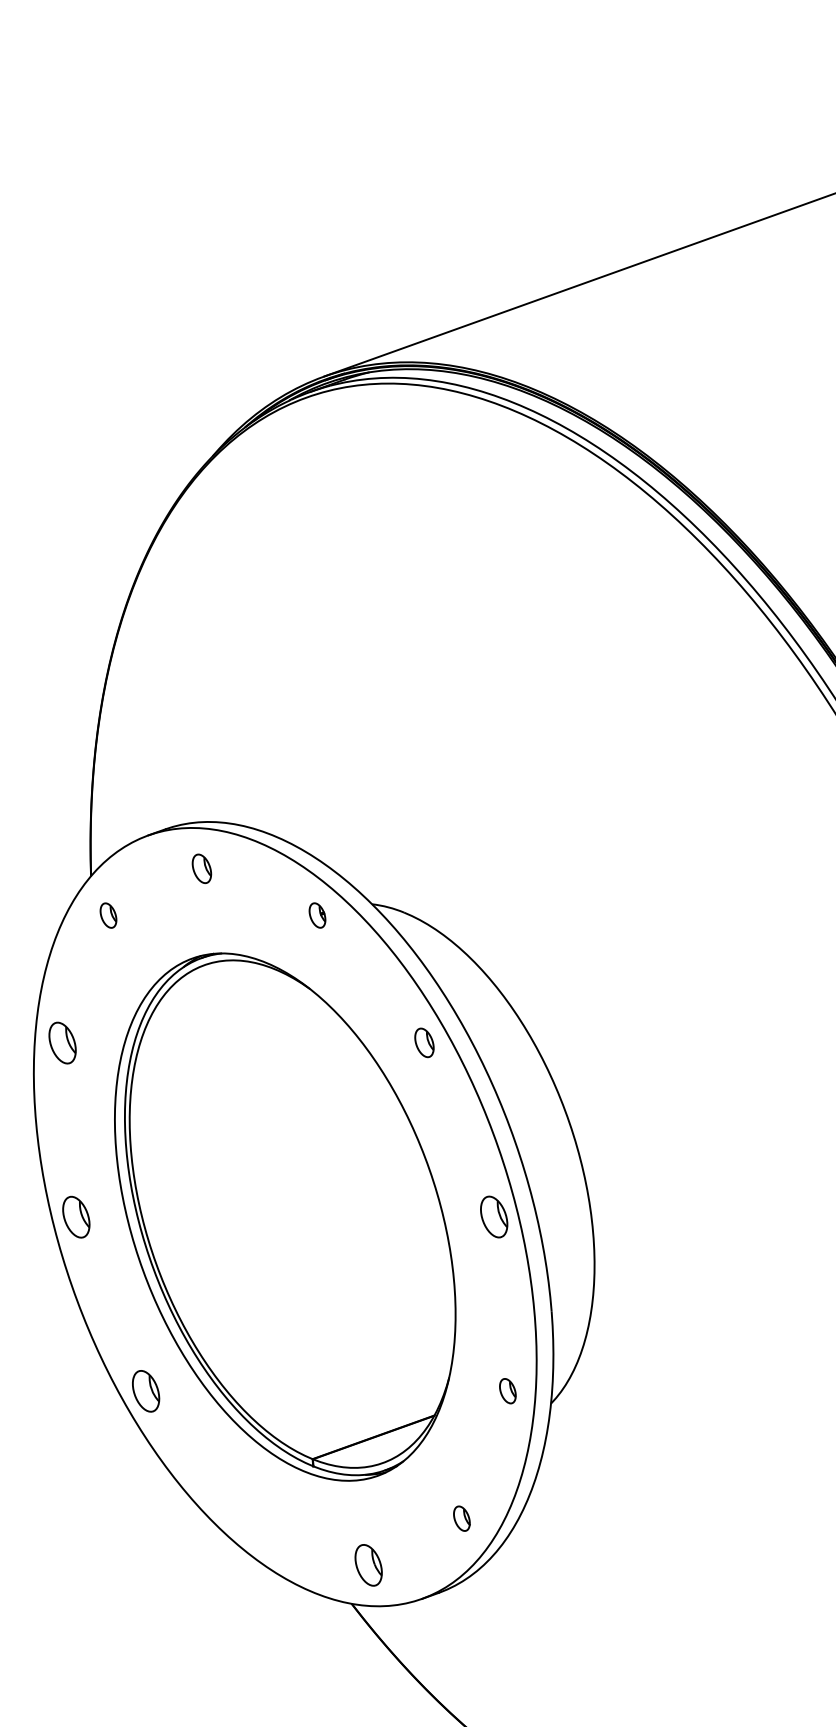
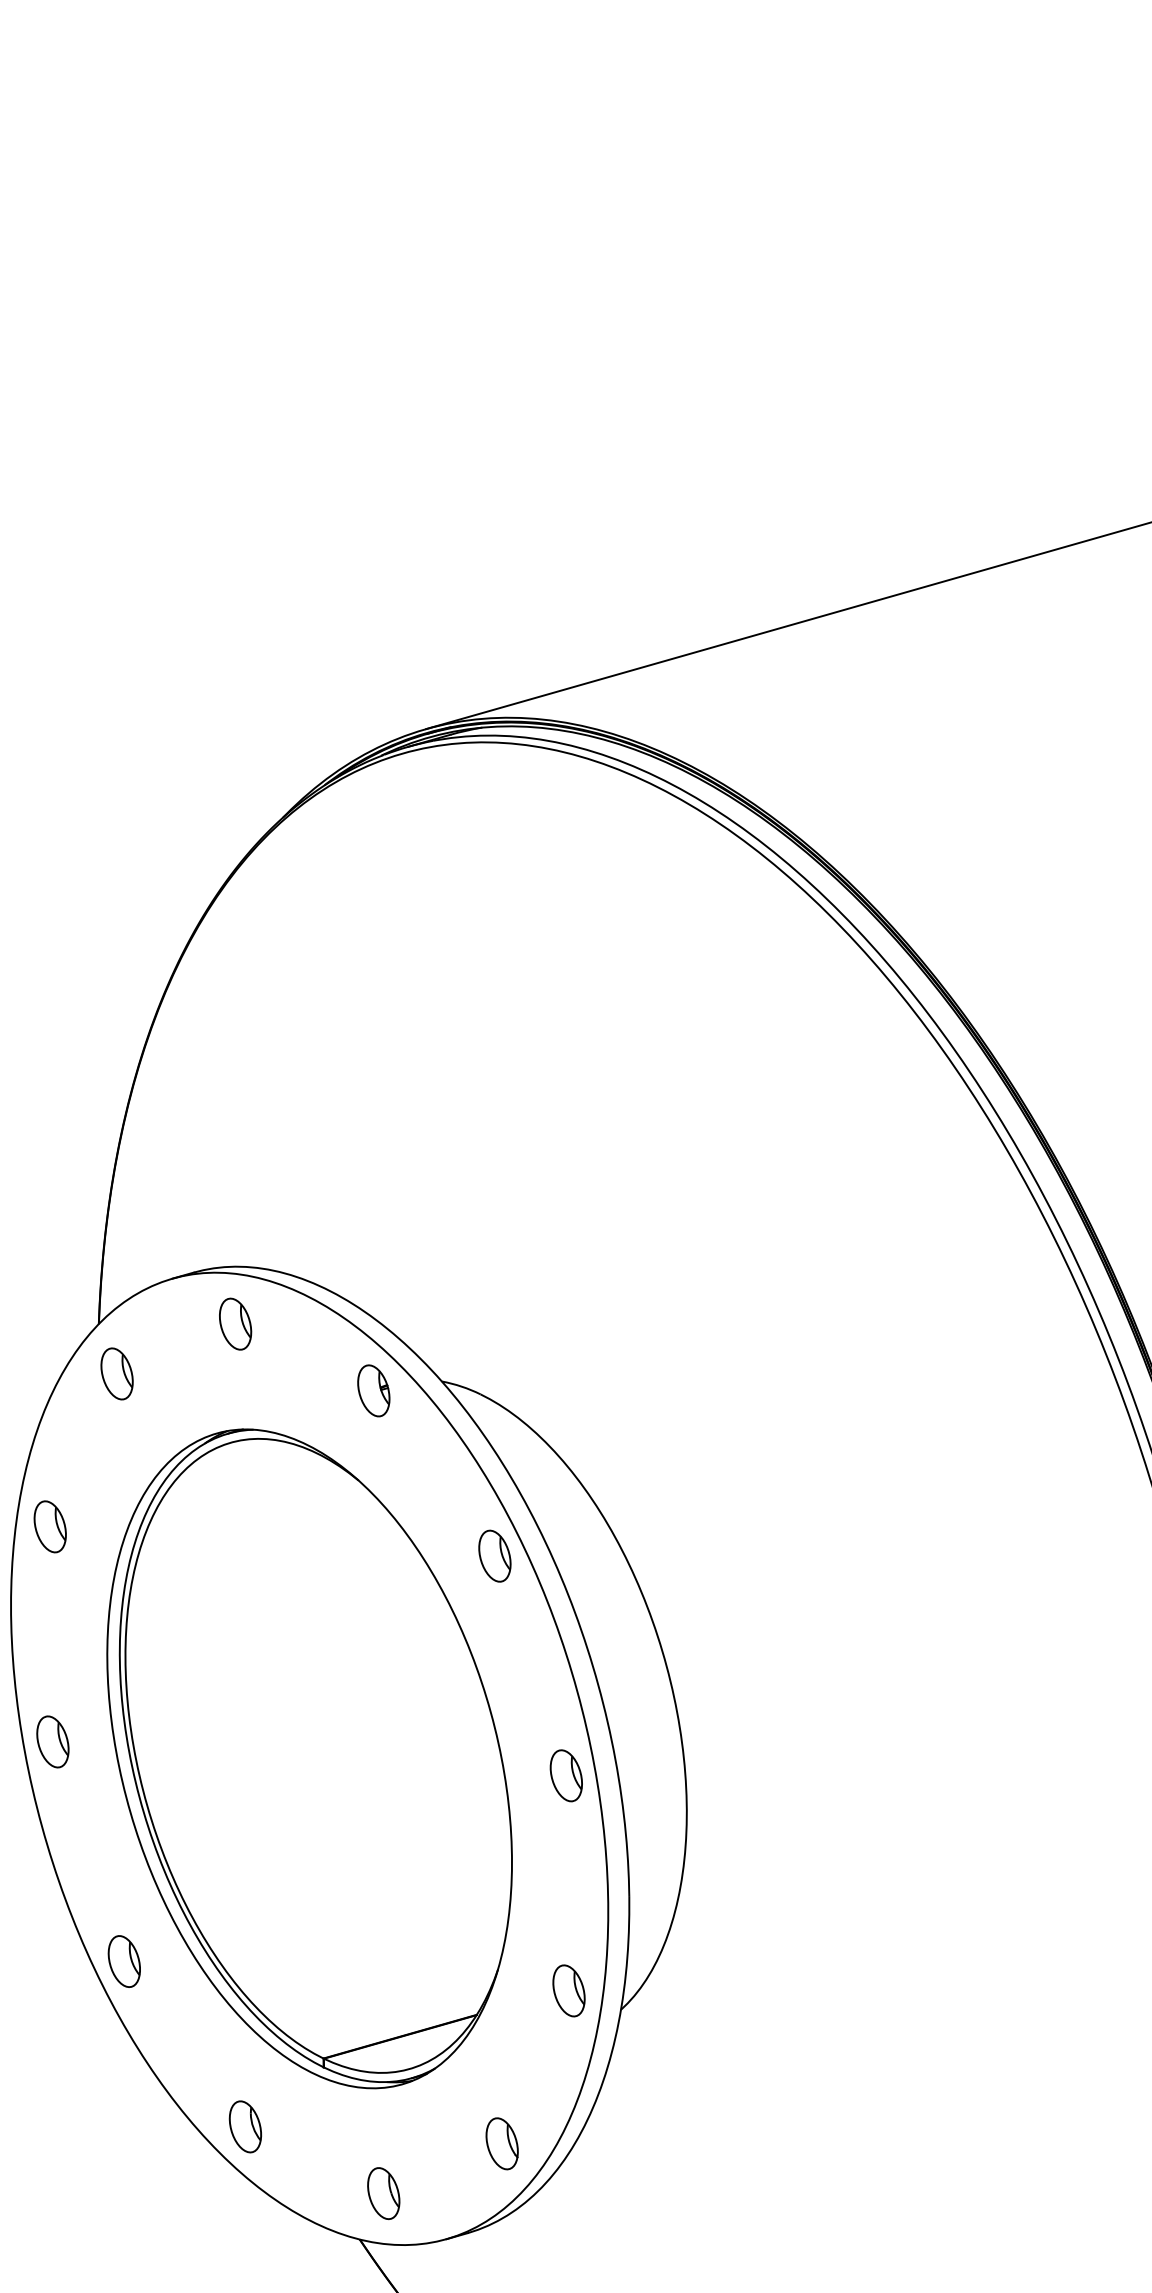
part: (201, 868) -> (235, 1323), size x1.43
part: (108, 915) -> (116, 1373), size x1.67
part: (317, 915) -> (373, 1390), size x1.67
part: (424, 1042) -> (494, 1555), size x1.43
part: (507, 1390) -> (568, 1990), size x1.67
part: (252, 1518) -> (244, 2126), added
part: (461, 1518) -> (501, 2143), size x1.67

